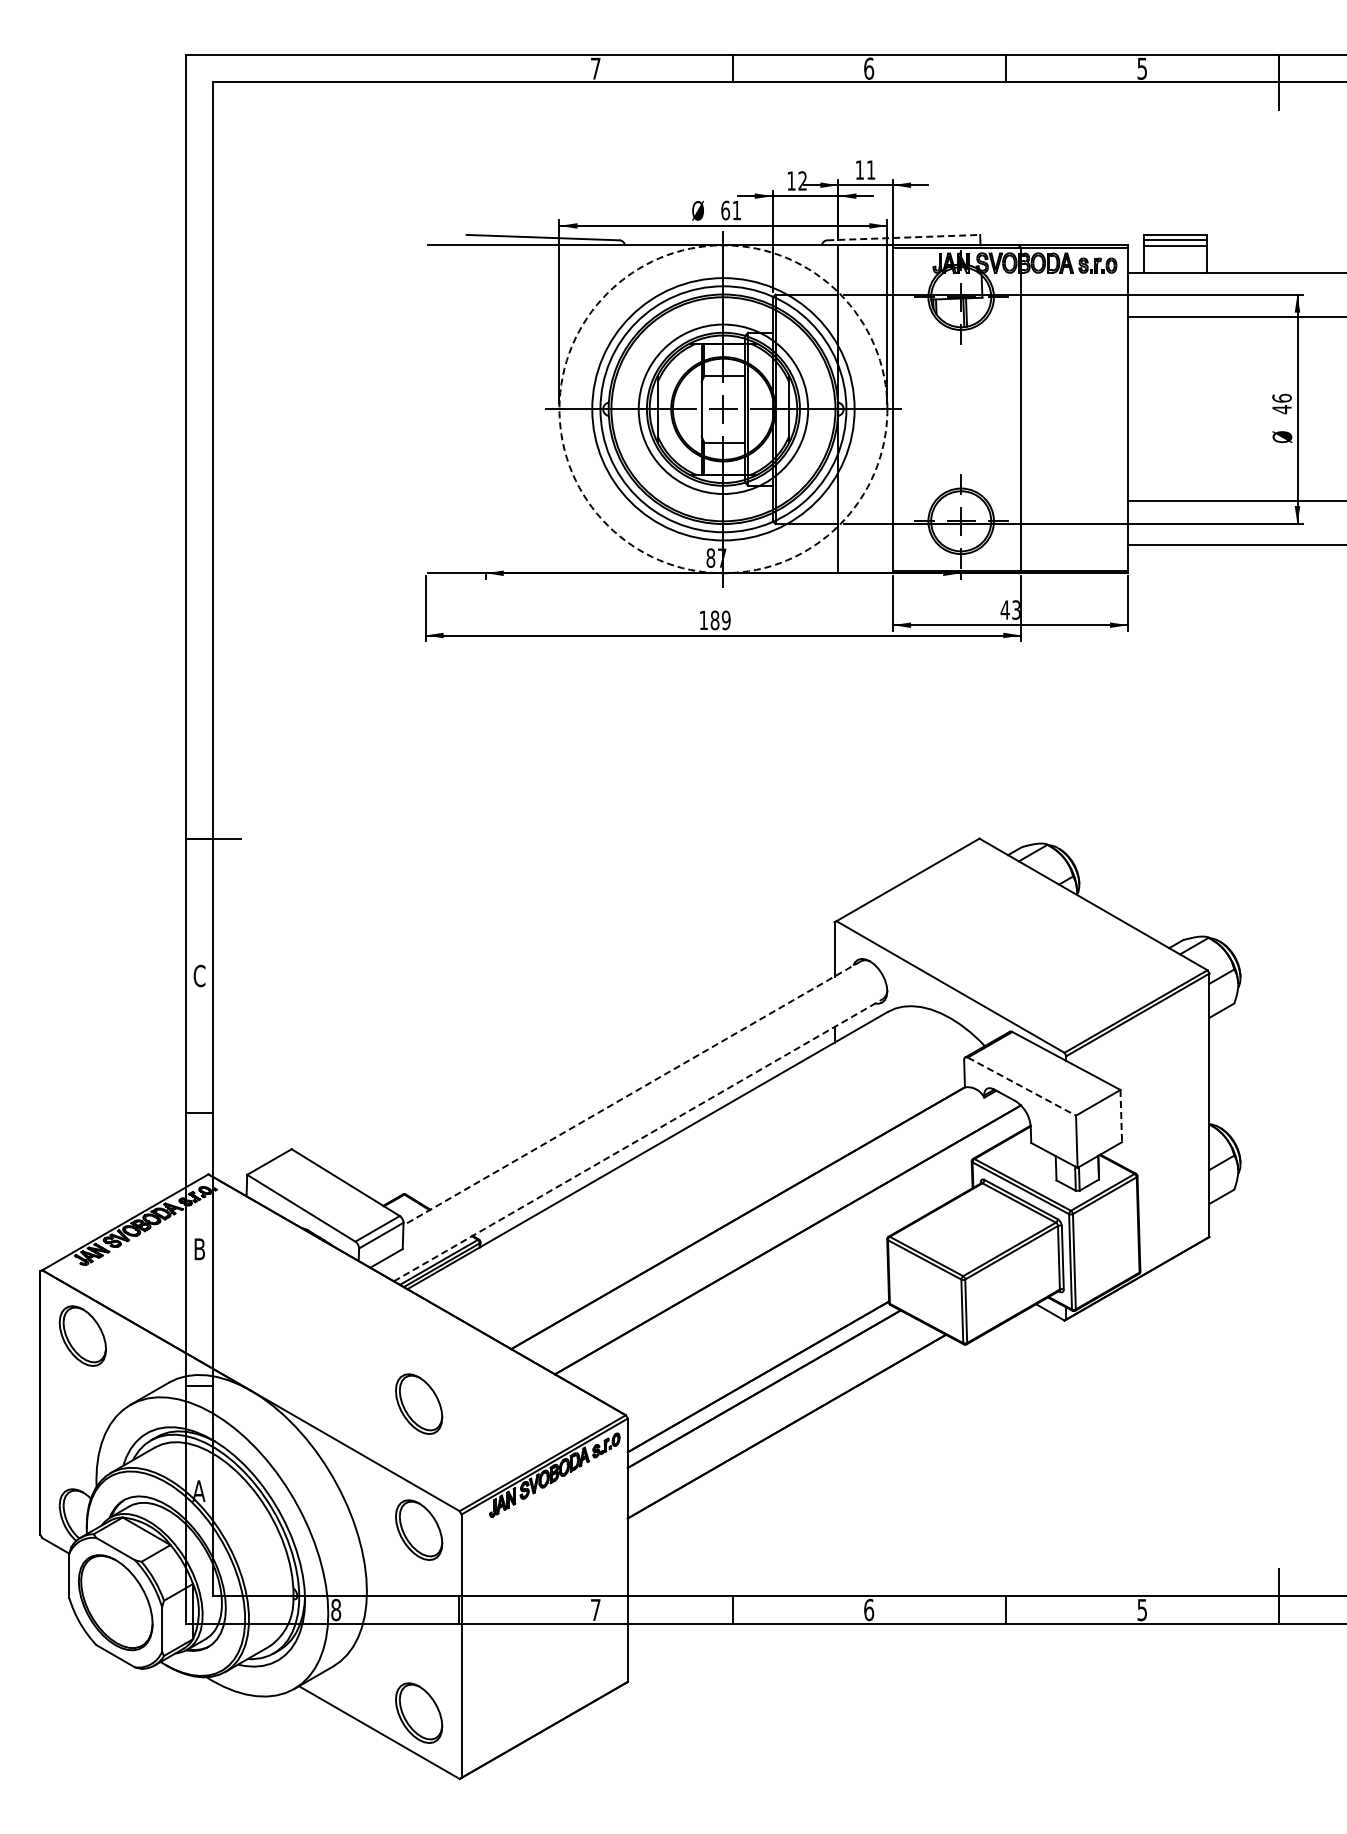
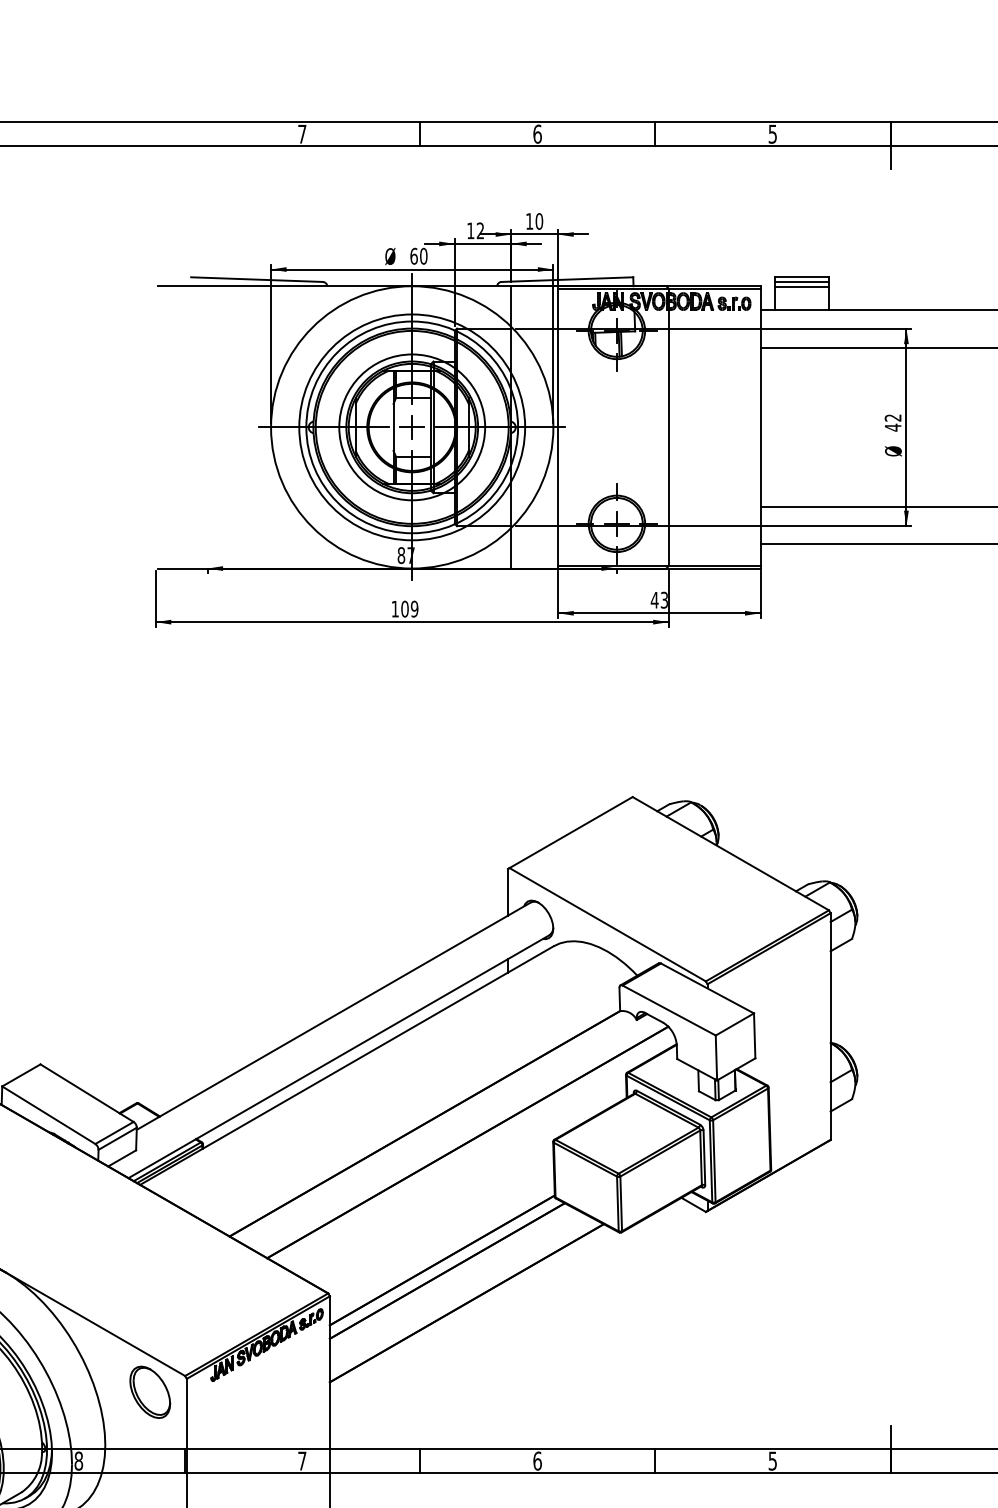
text: (870, 169) -> (538, 220), 11 -> 10
text: (736, 210) -> (423, 256), 61 -> 60
line: (903, 237) -> (567, 279), dashed -> solid
text: (1281, 397) -> (892, 417), 46 -> 42
circle: (723, 409) -> (412, 427), dashed -> solid
text: (714, 620) -> (404, 609), 189 -> 109
line: (1022, 1086) -> (669, 1010), dashed -> solid
line: (631, 1093) -> (333, 1016), dashed -> solid
line: (1121, 1116) -> (754, 1036), dashed -> solid
line: (638, 1140) -> (339, 1056), dashed -> solid
part: (419, 1403) -> (150, 1283), removed

